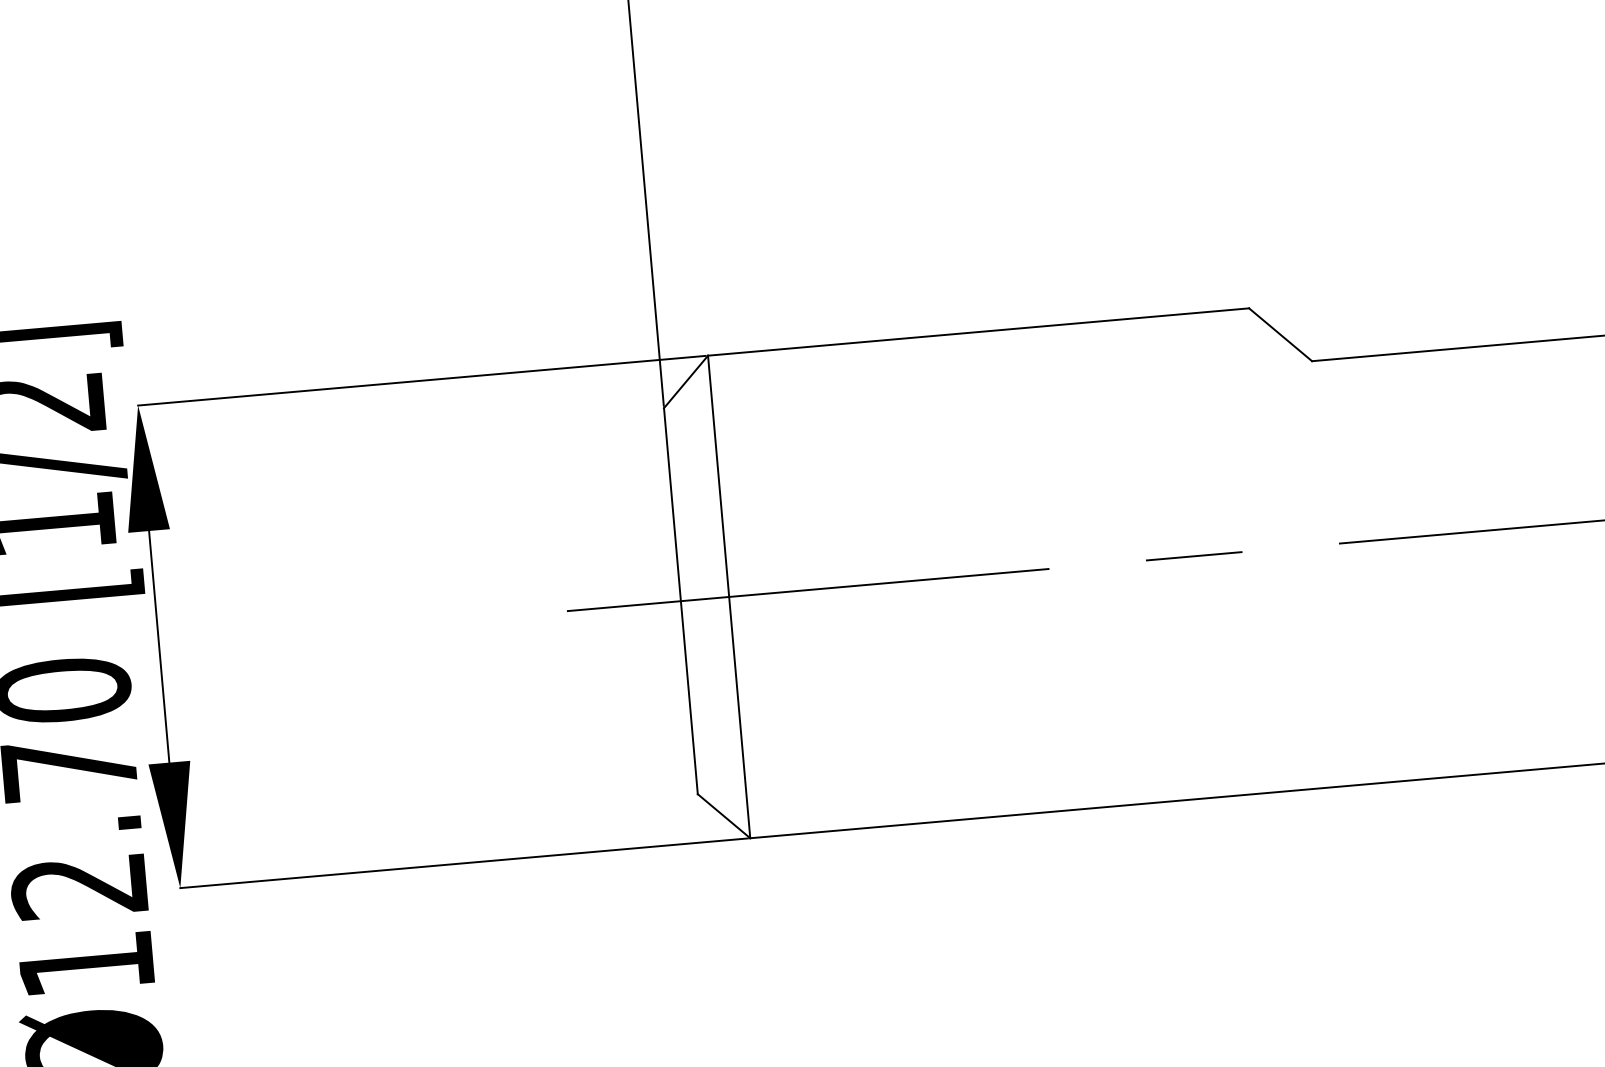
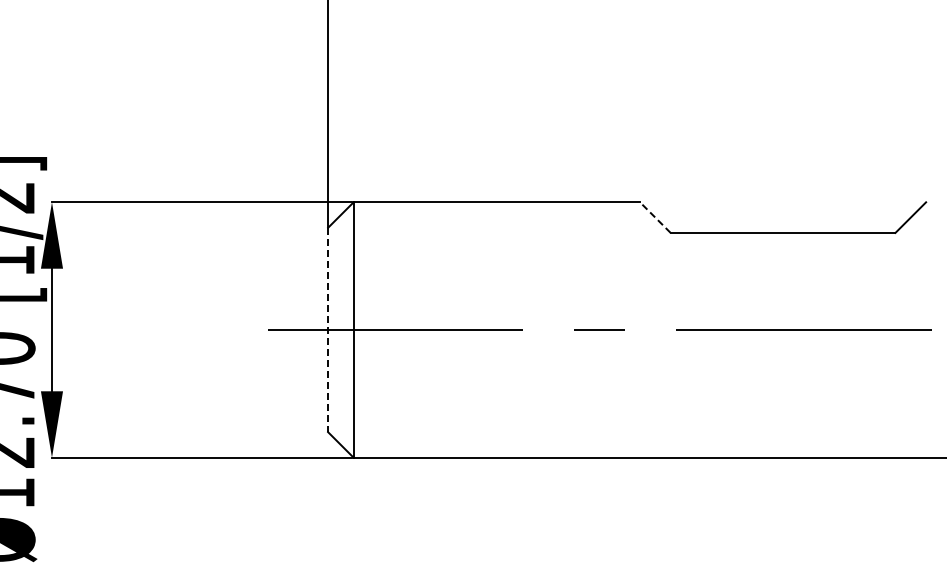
line: (1280, 334) -> (655, 217), solid -> dashed
line: (681, 602) -> (328, 330), solid -> dashed

